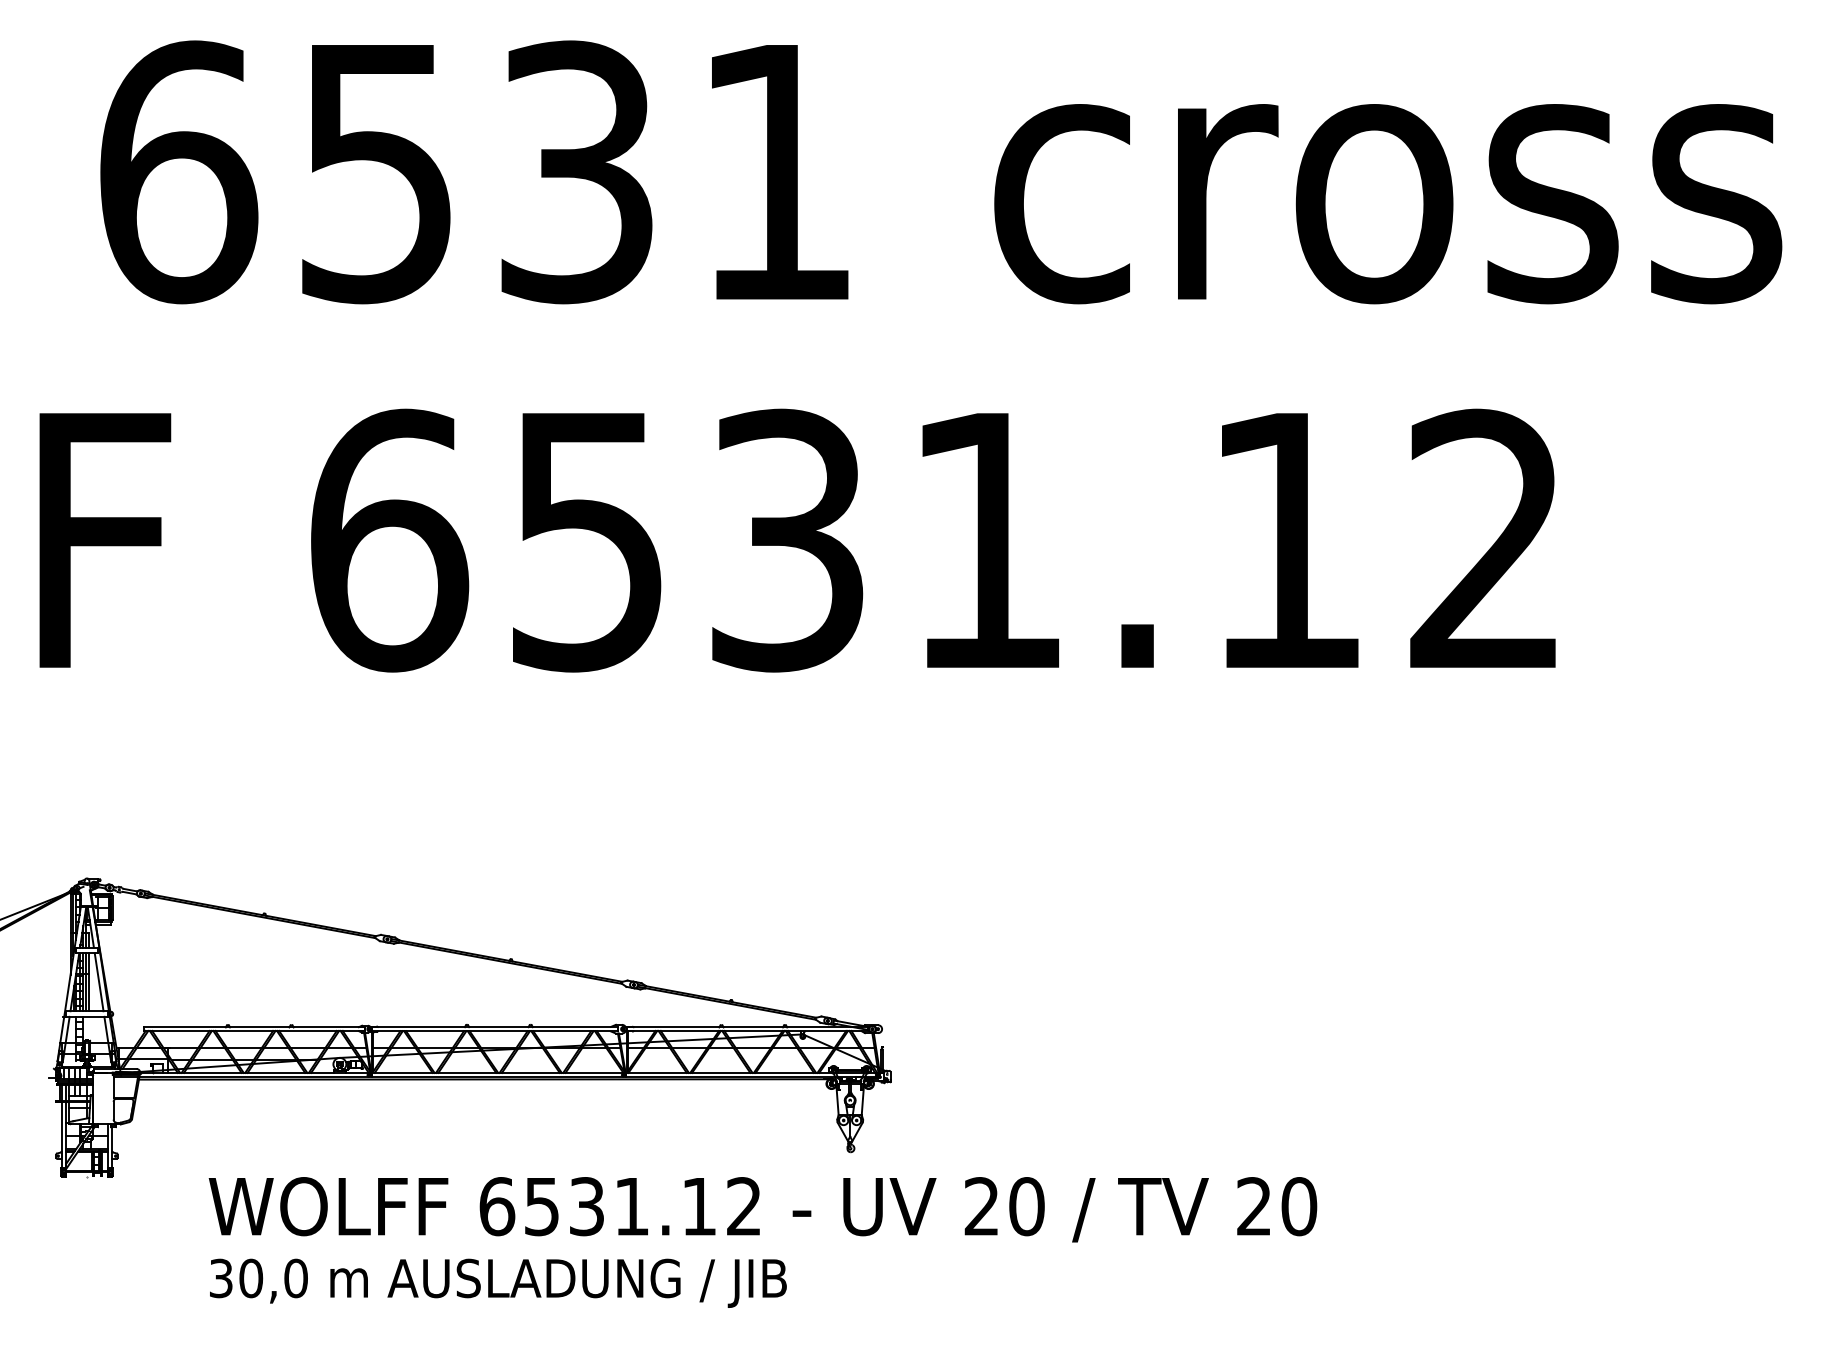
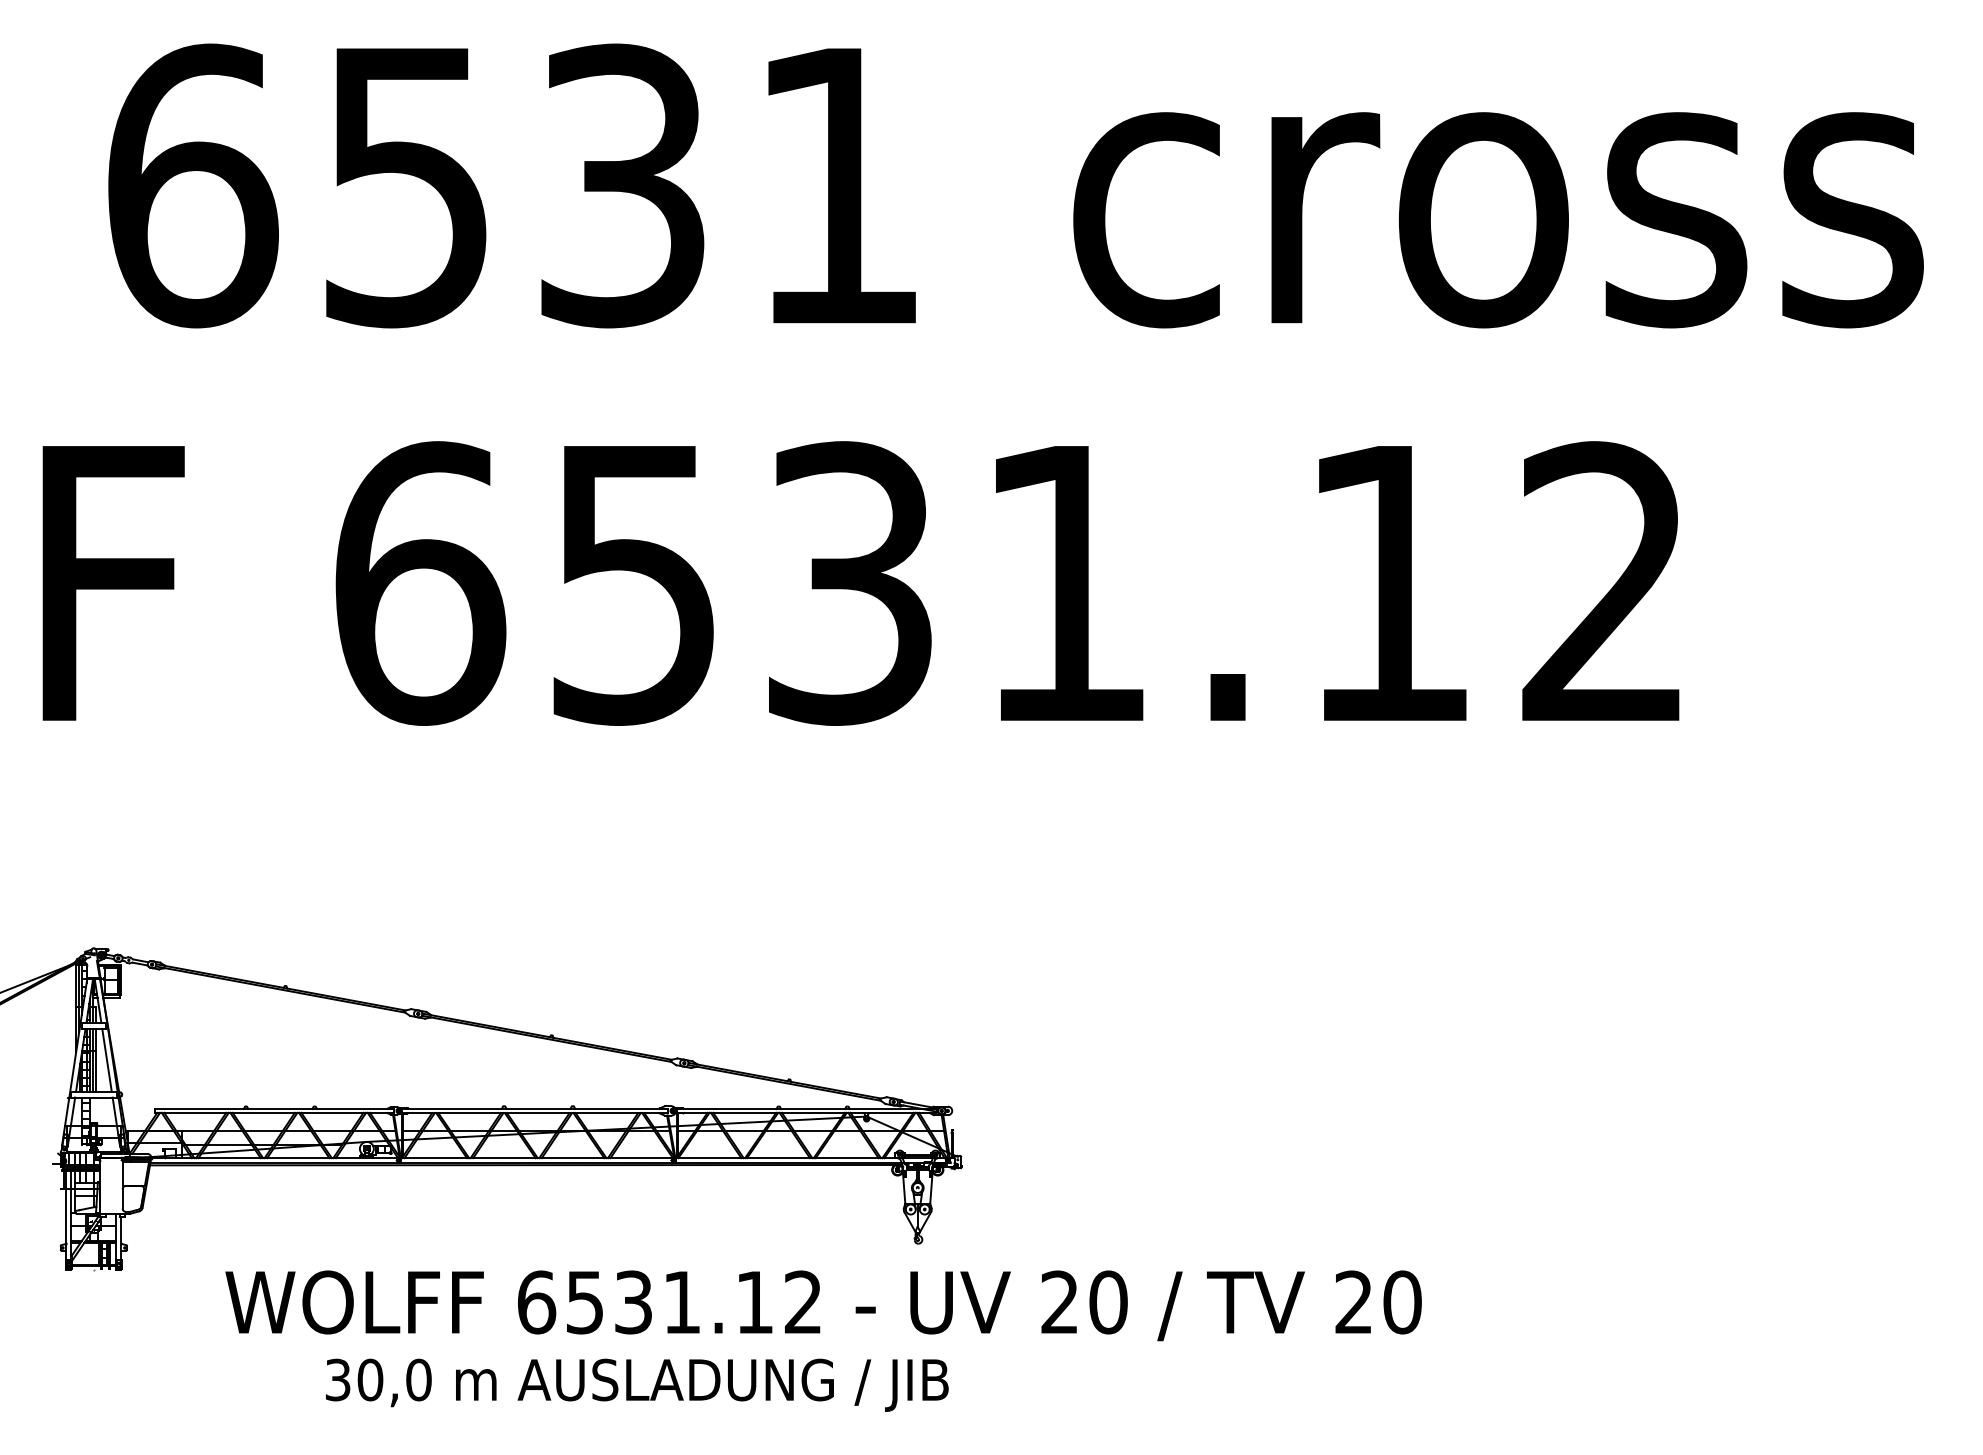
text: (498, 1282) -> (637, 1384), moved

